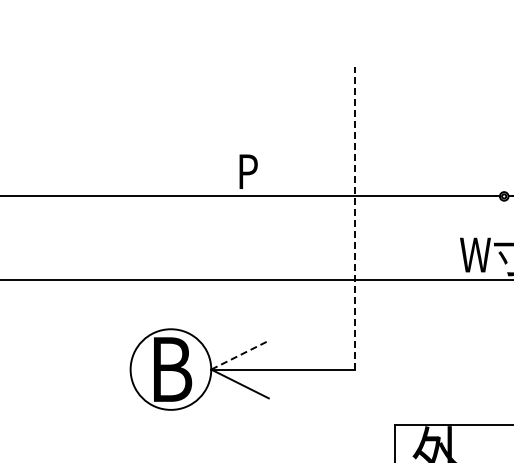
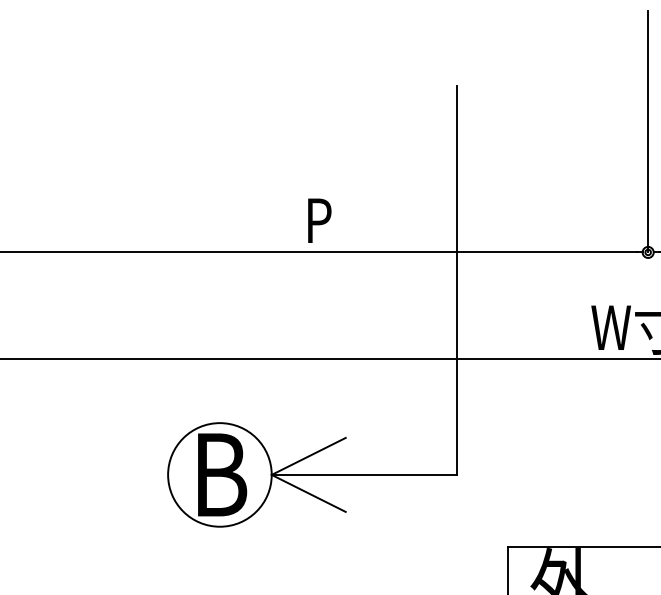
line: (504, 102) -> (648, 131), added
line: (355, 217) -> (457, 279), dashed -> solid
line: (240, 354) -> (309, 455), dashed -> solid

